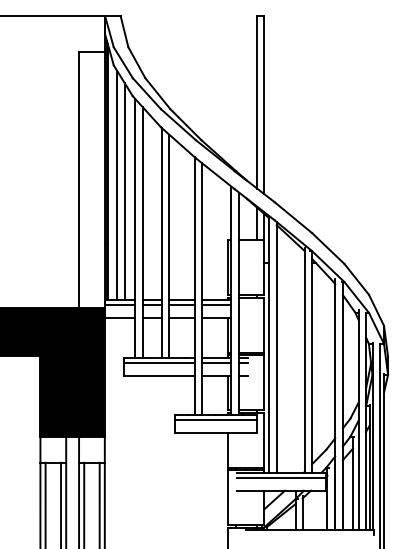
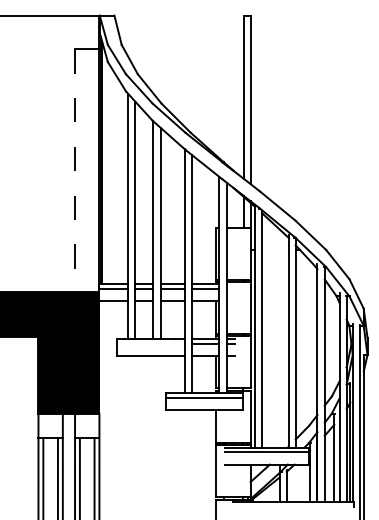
line: (79, 180) -> (75, 171), solid -> dashed
line: (117, 185) -> (111, 175), removed
line: (124, 191) -> (118, 181), removed
line: (158, 362) -> (150, 343), removed

